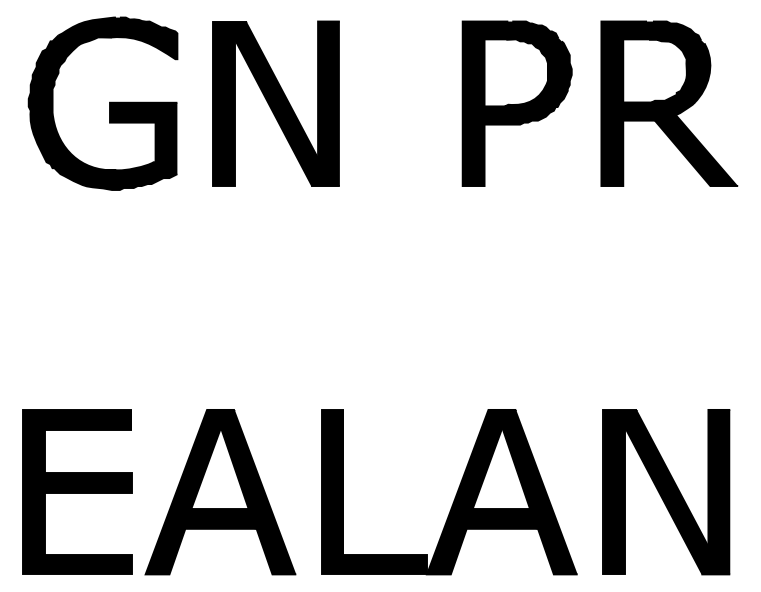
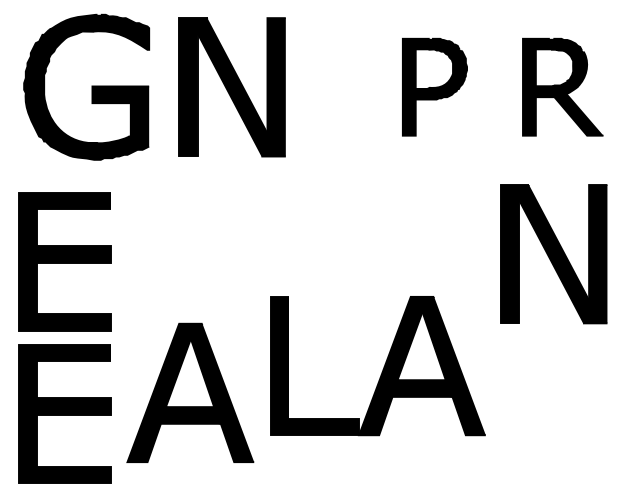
part: (516, 103) -> (434, 87), size x0.7
part: (669, 103) -> (563, 87), size x0.7
part: (77, 310) -> (65, 261), added
part: (220, 492) -> (190, 393), moved
part: (666, 492) -> (553, 254), moved
part: (455, 495) -> (383, 368), moved

